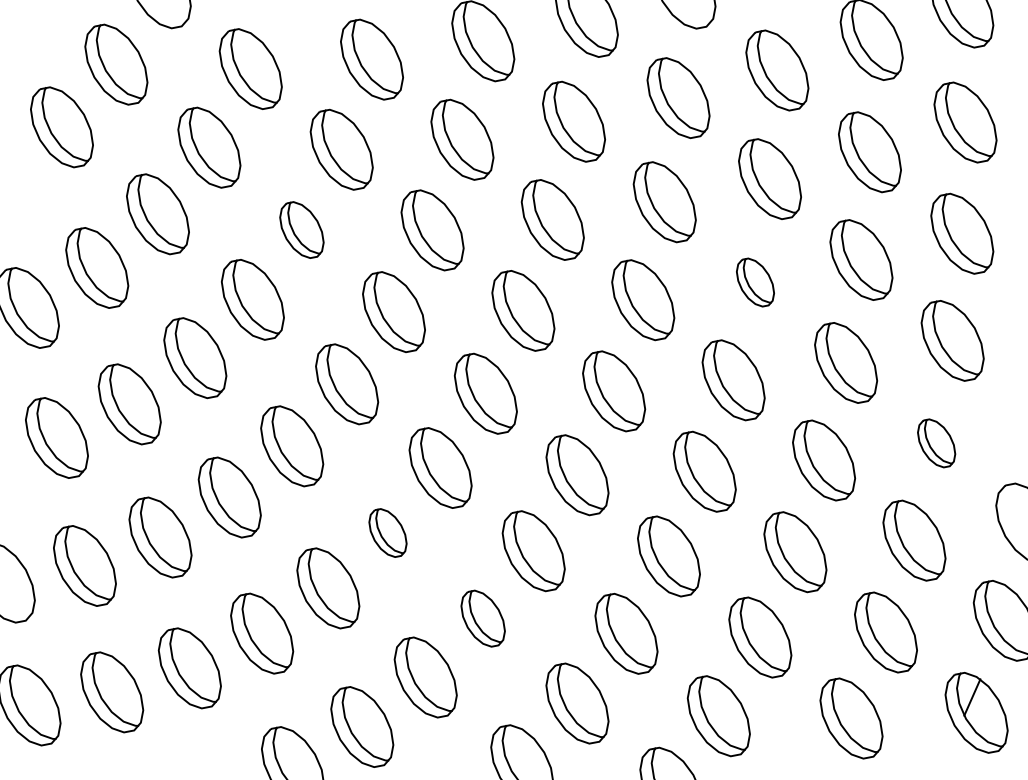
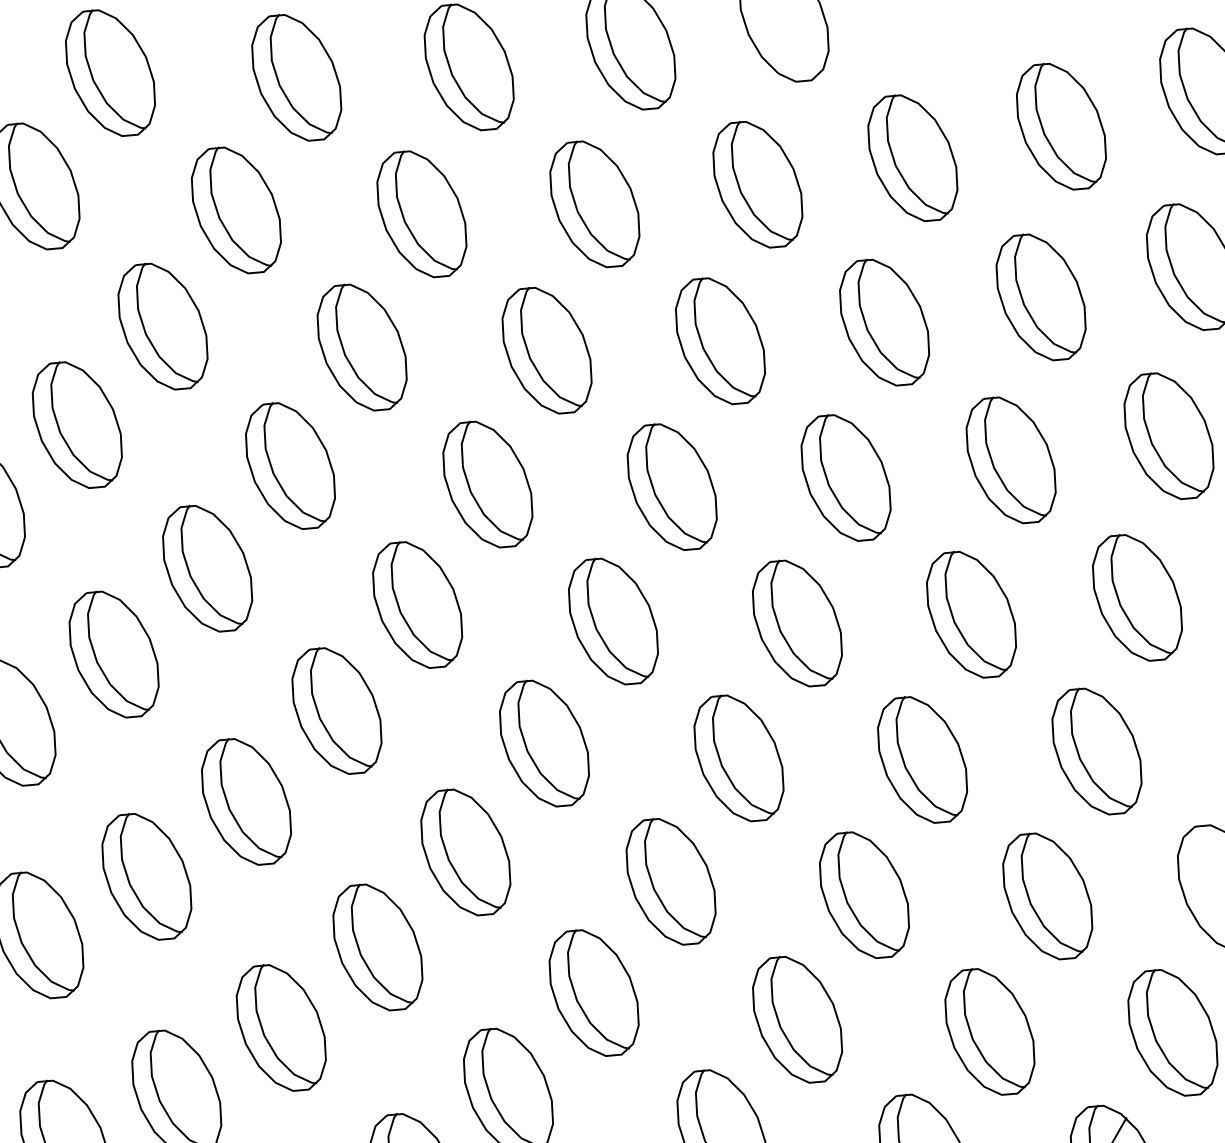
part: (301, 229) -> (162, 325), size x1.43
part: (755, 282) -> (846, 477), size x1.67
part: (936, 443) -> (1096, 751), size x1.67
part: (387, 532) -> (245, 800), size x1.67
part: (483, 618) -> (378, 947), size x1.43

